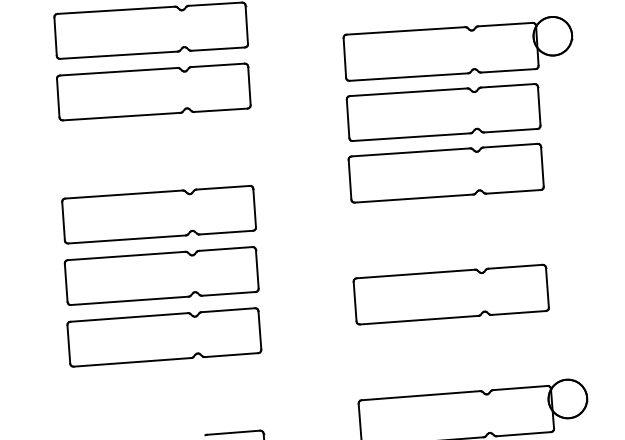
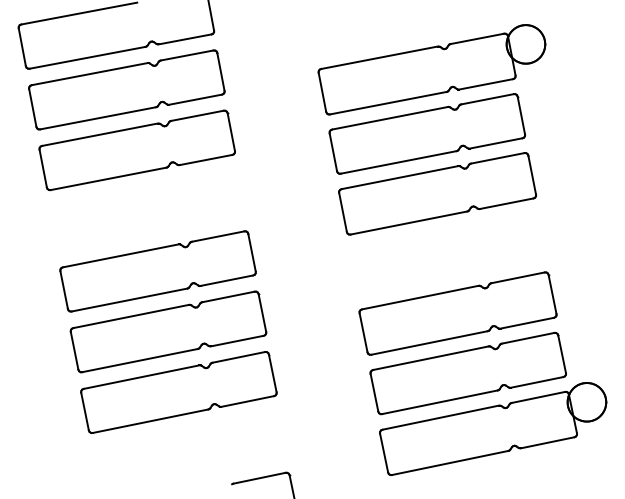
part: (453, 355) -> (467, 373), added

